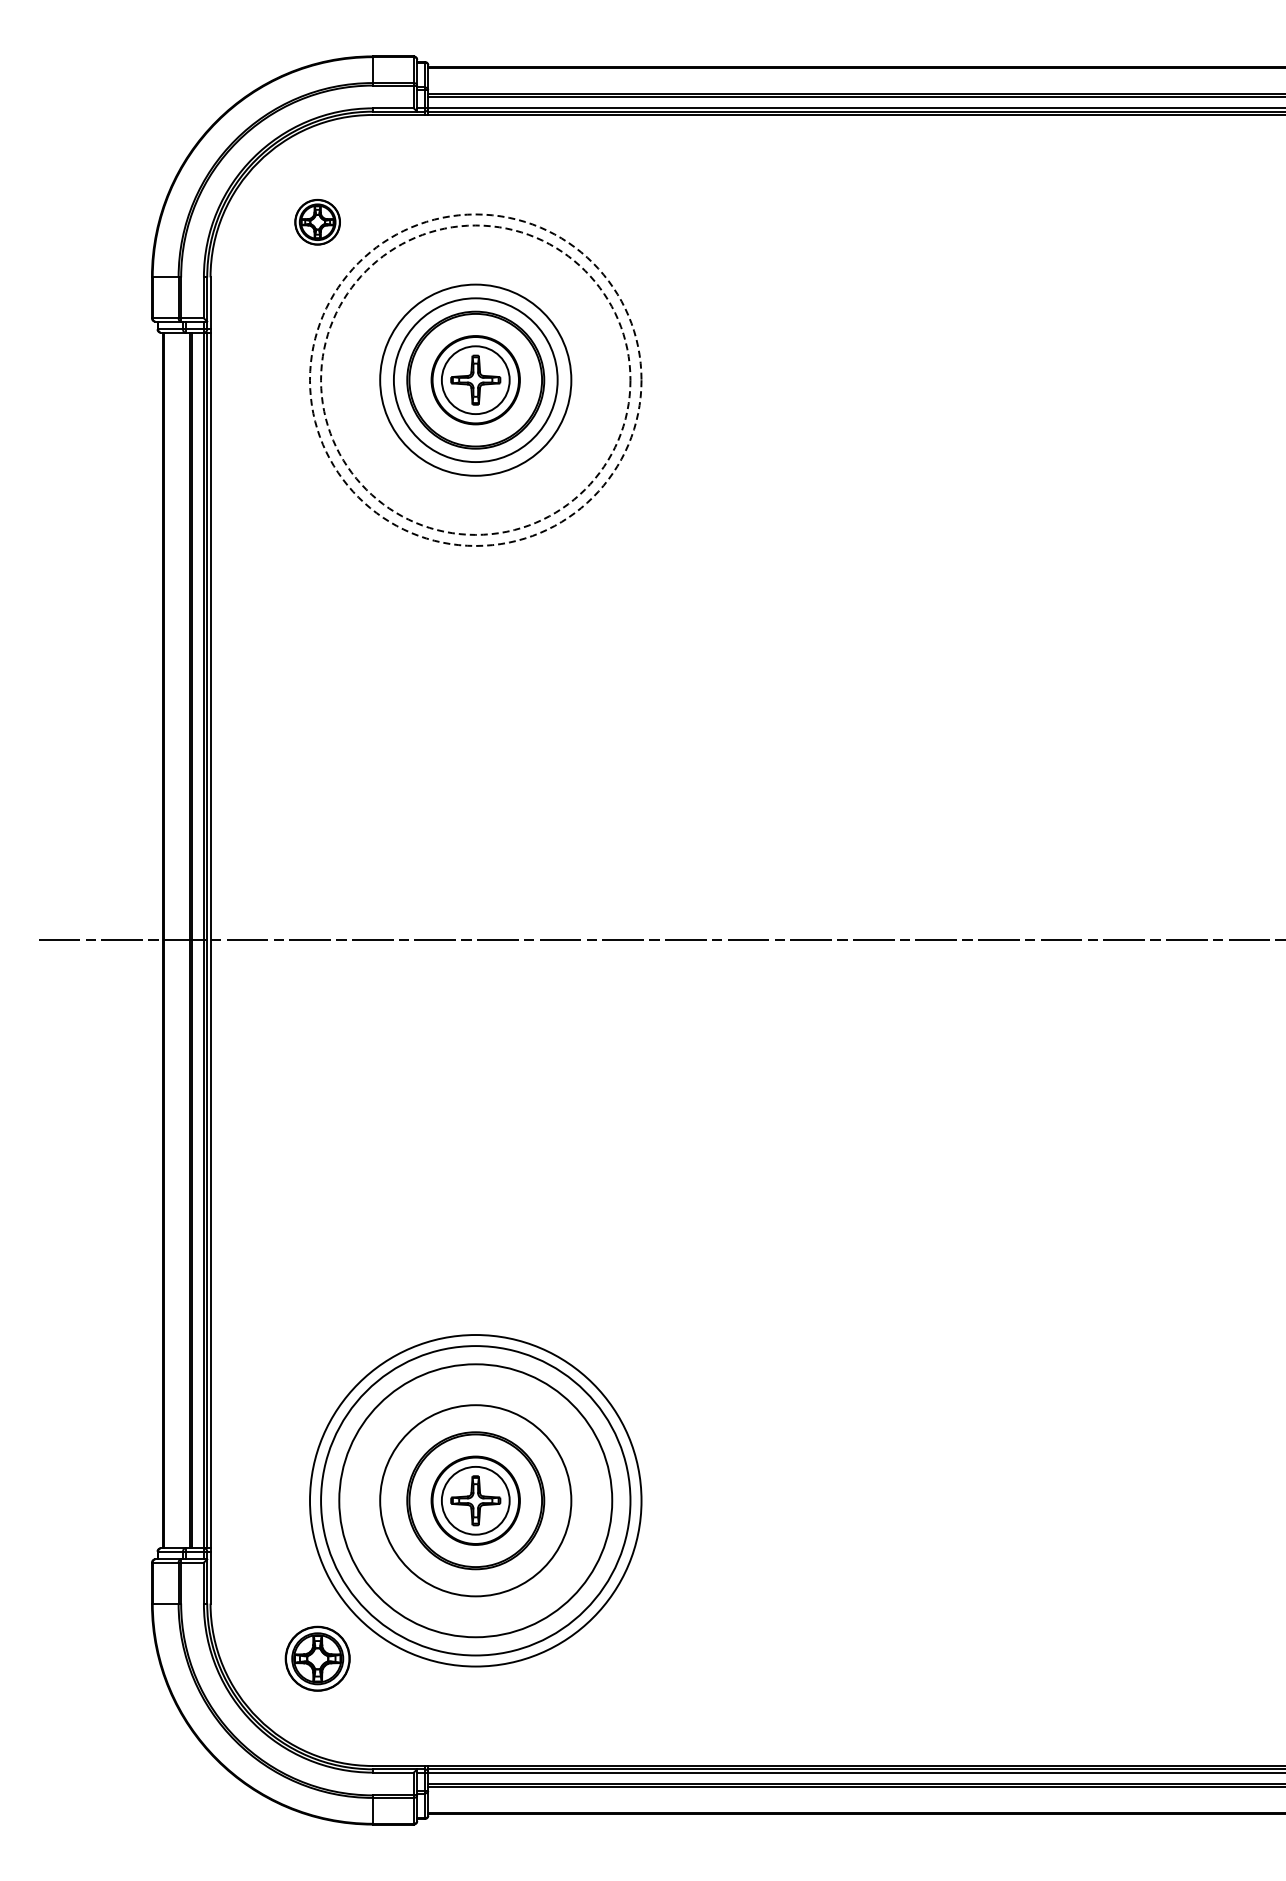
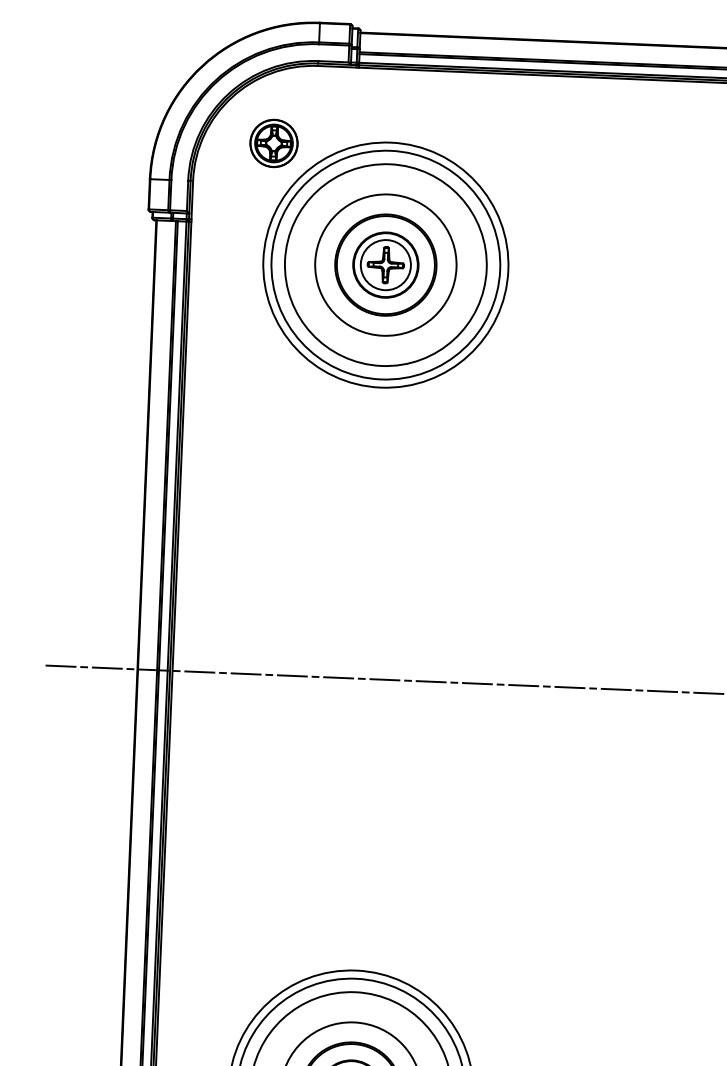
part: (317, 222) -> (273, 143), size x1.43
circle: (475, 379) -> (385, 264), dashed -> solid
circle: (475, 379) -> (385, 264), dashed -> solid
circle: (475, 379) -> (385, 264), size x1.67

